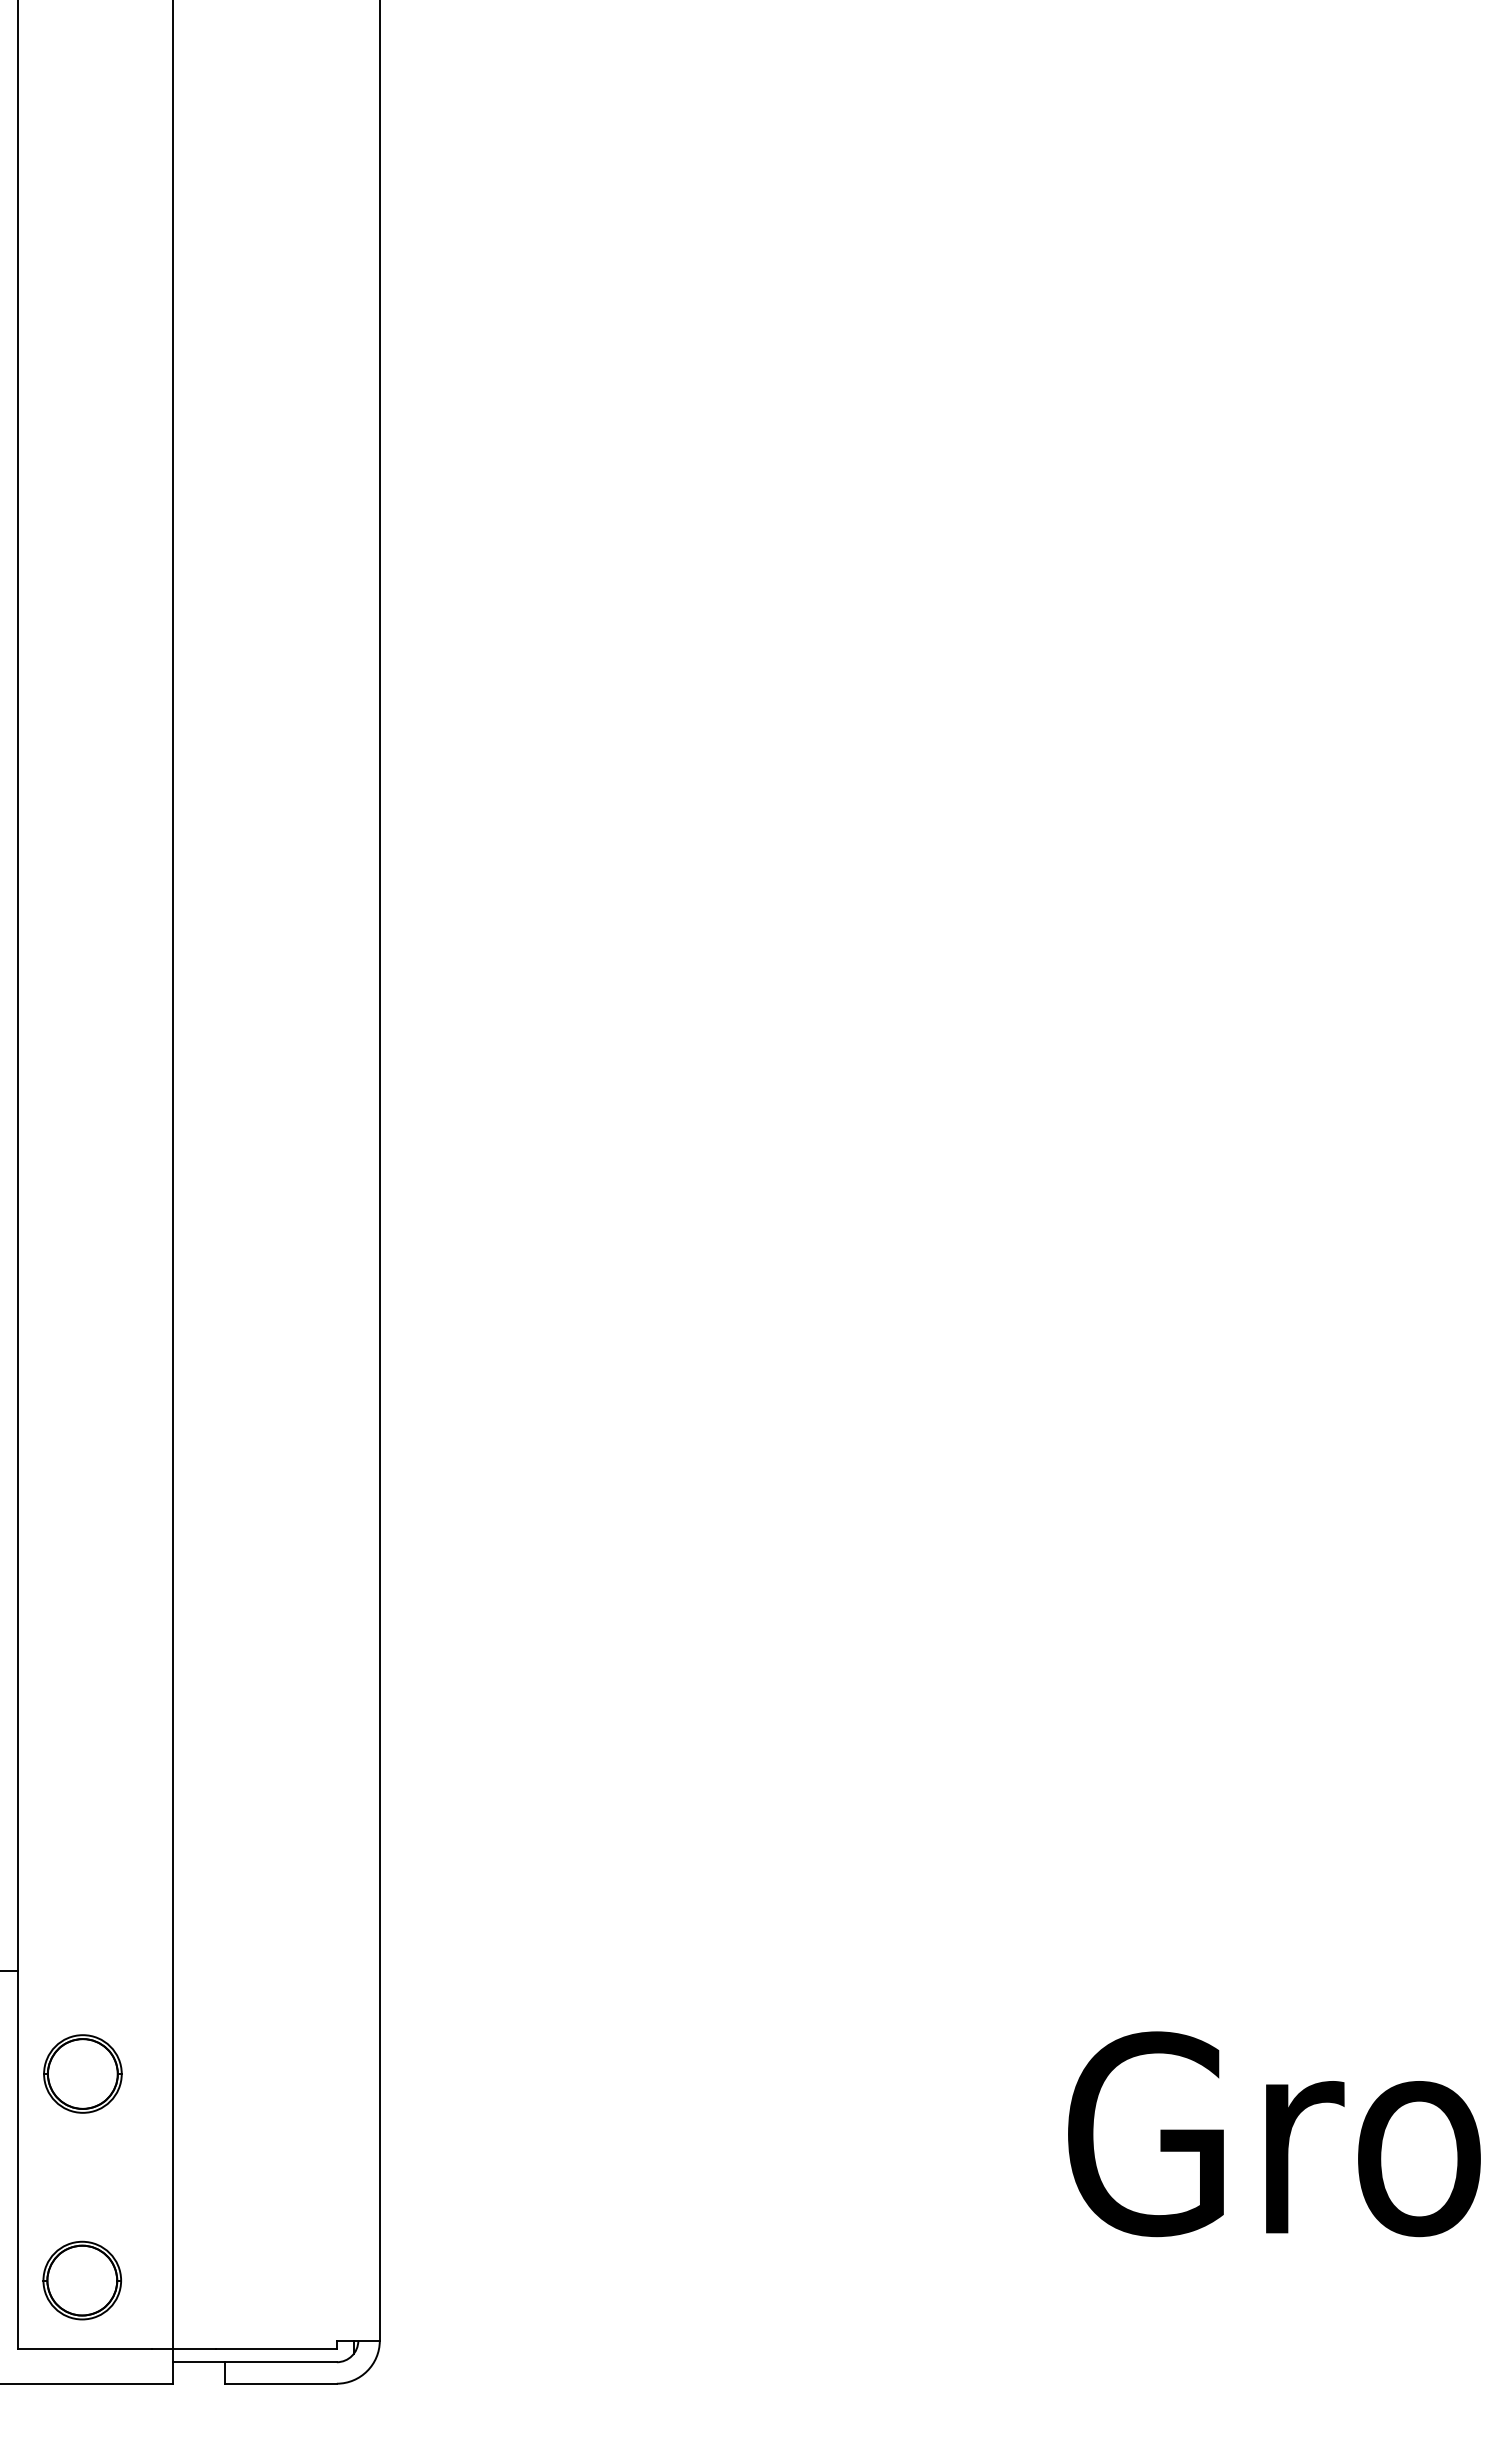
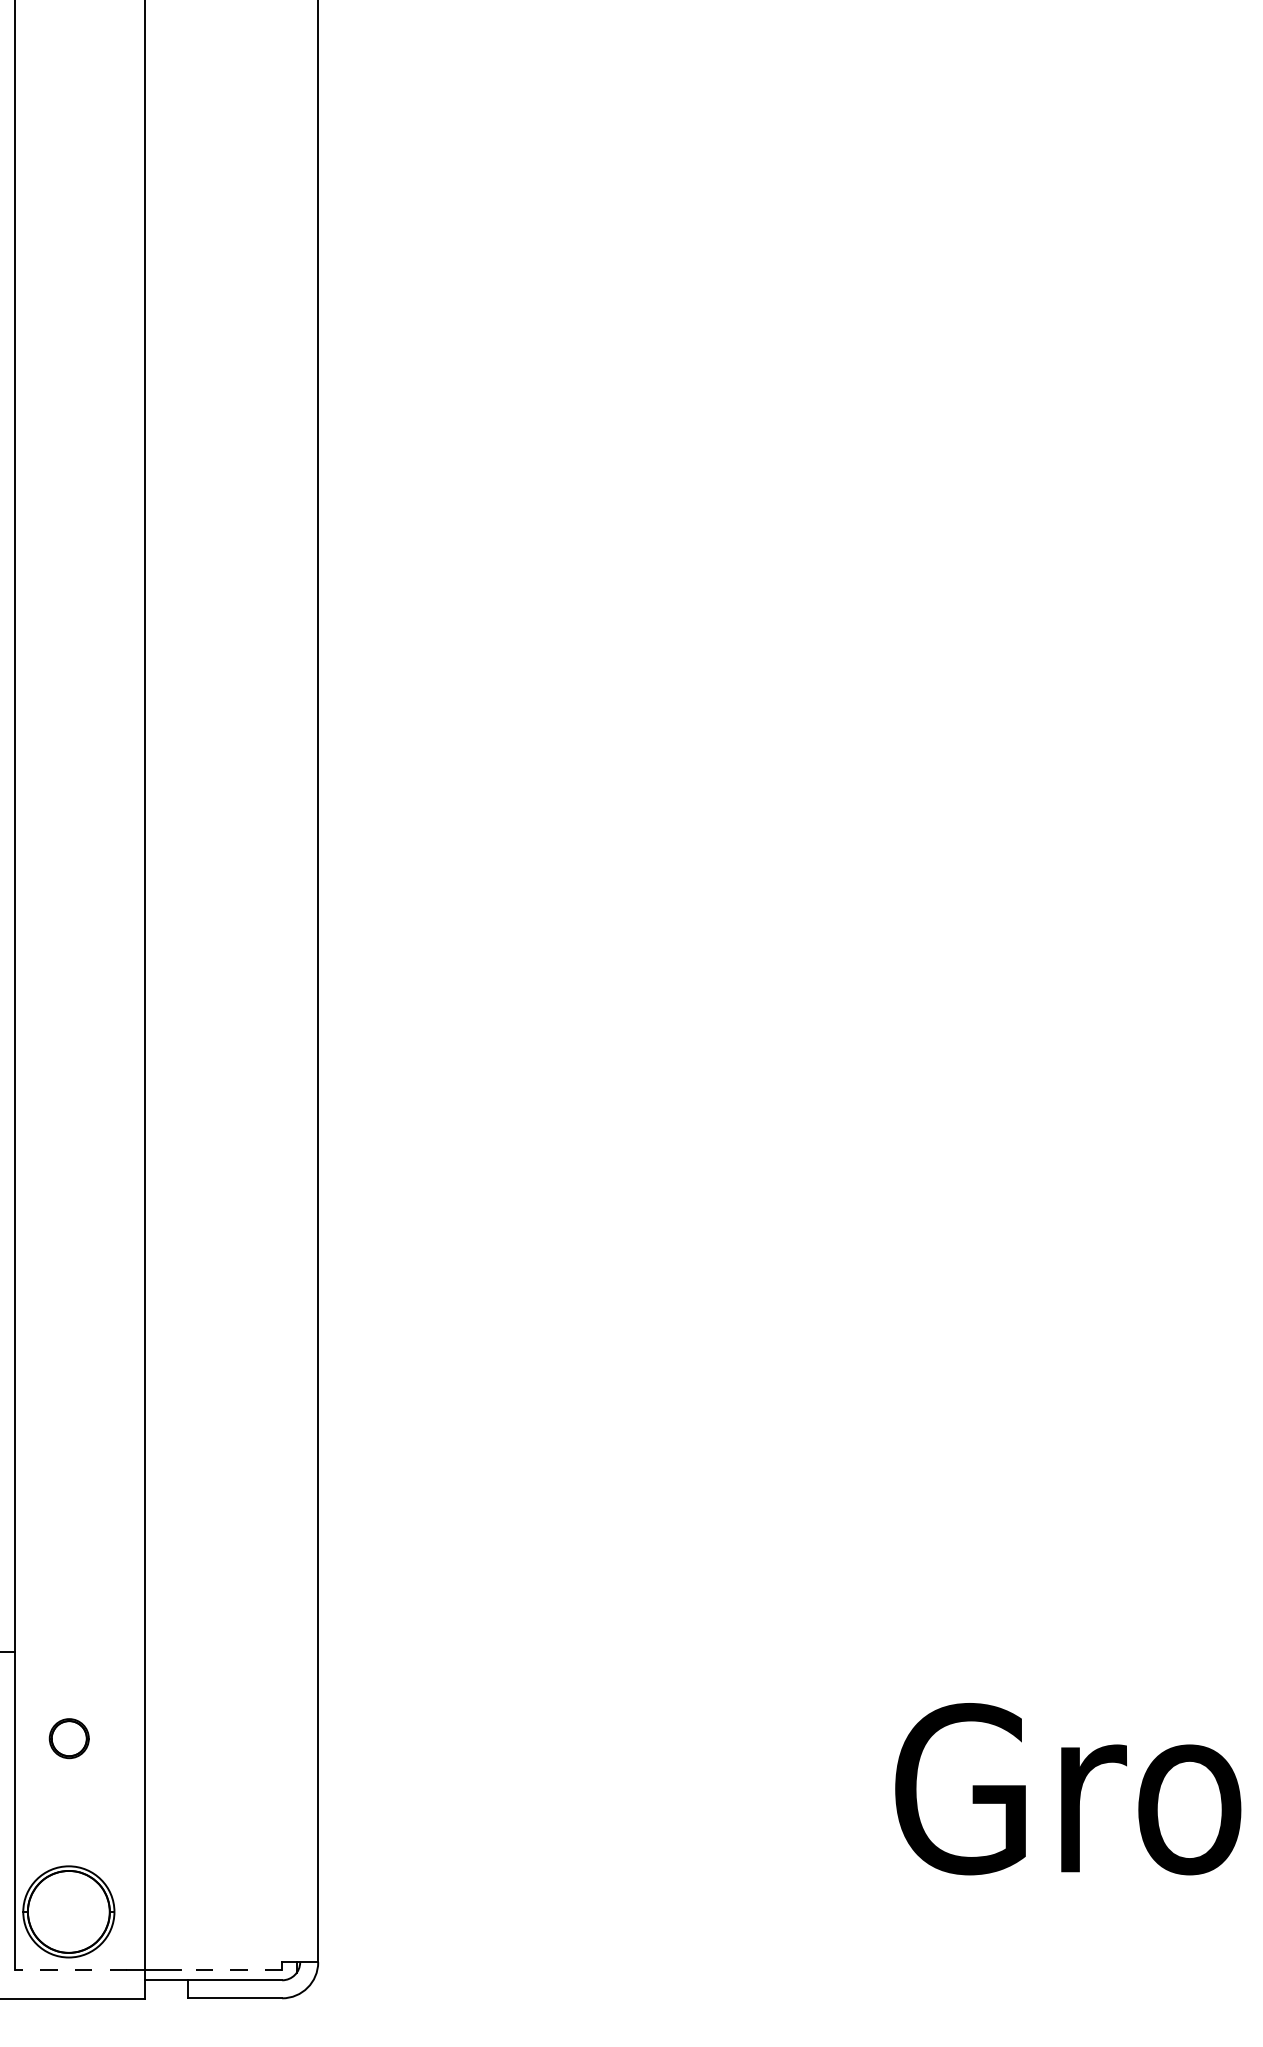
part: (82, 2073) -> (68, 1738), size x0.6
part: (81, 2280) -> (68, 1911), size x1.4
line: (84, 2349) -> (70, 1969), solid -> dashed
line: (276, 2349) -> (231, 1969), solid -> dashed

